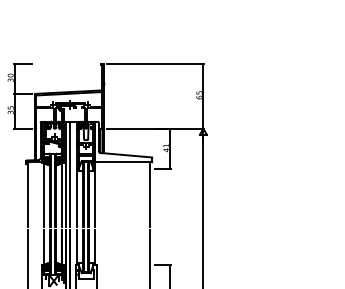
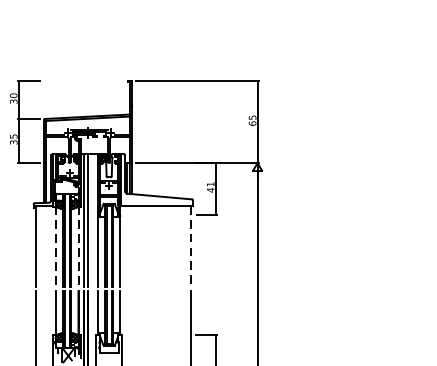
line: (44, 195) -> (56, 247), solid -> dashed
line: (61, 195) -> (78, 247), solid -> dashed
line: (150, 195) -> (190, 247), solid -> dashed

